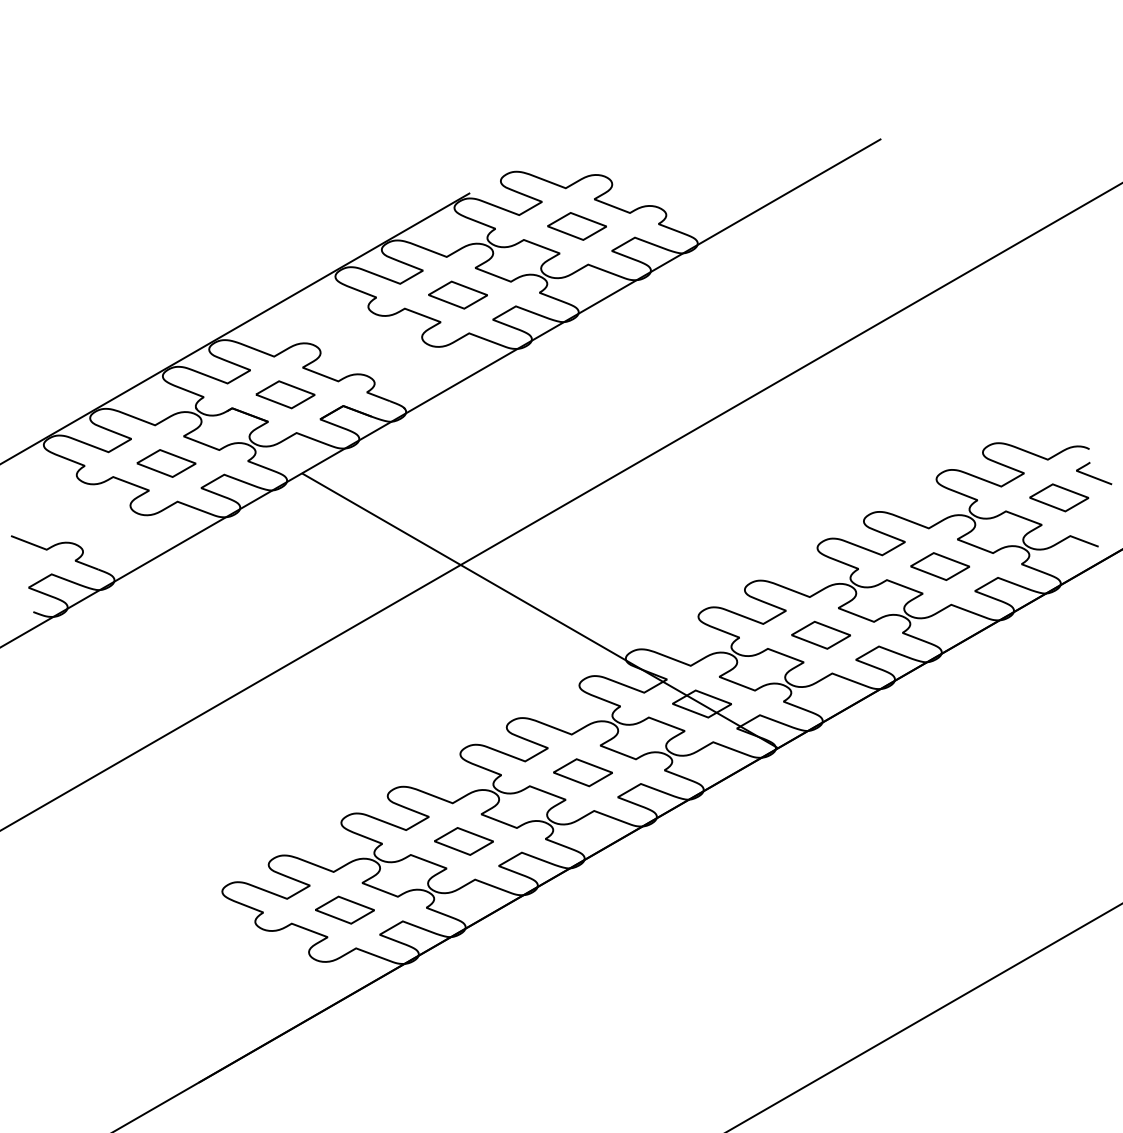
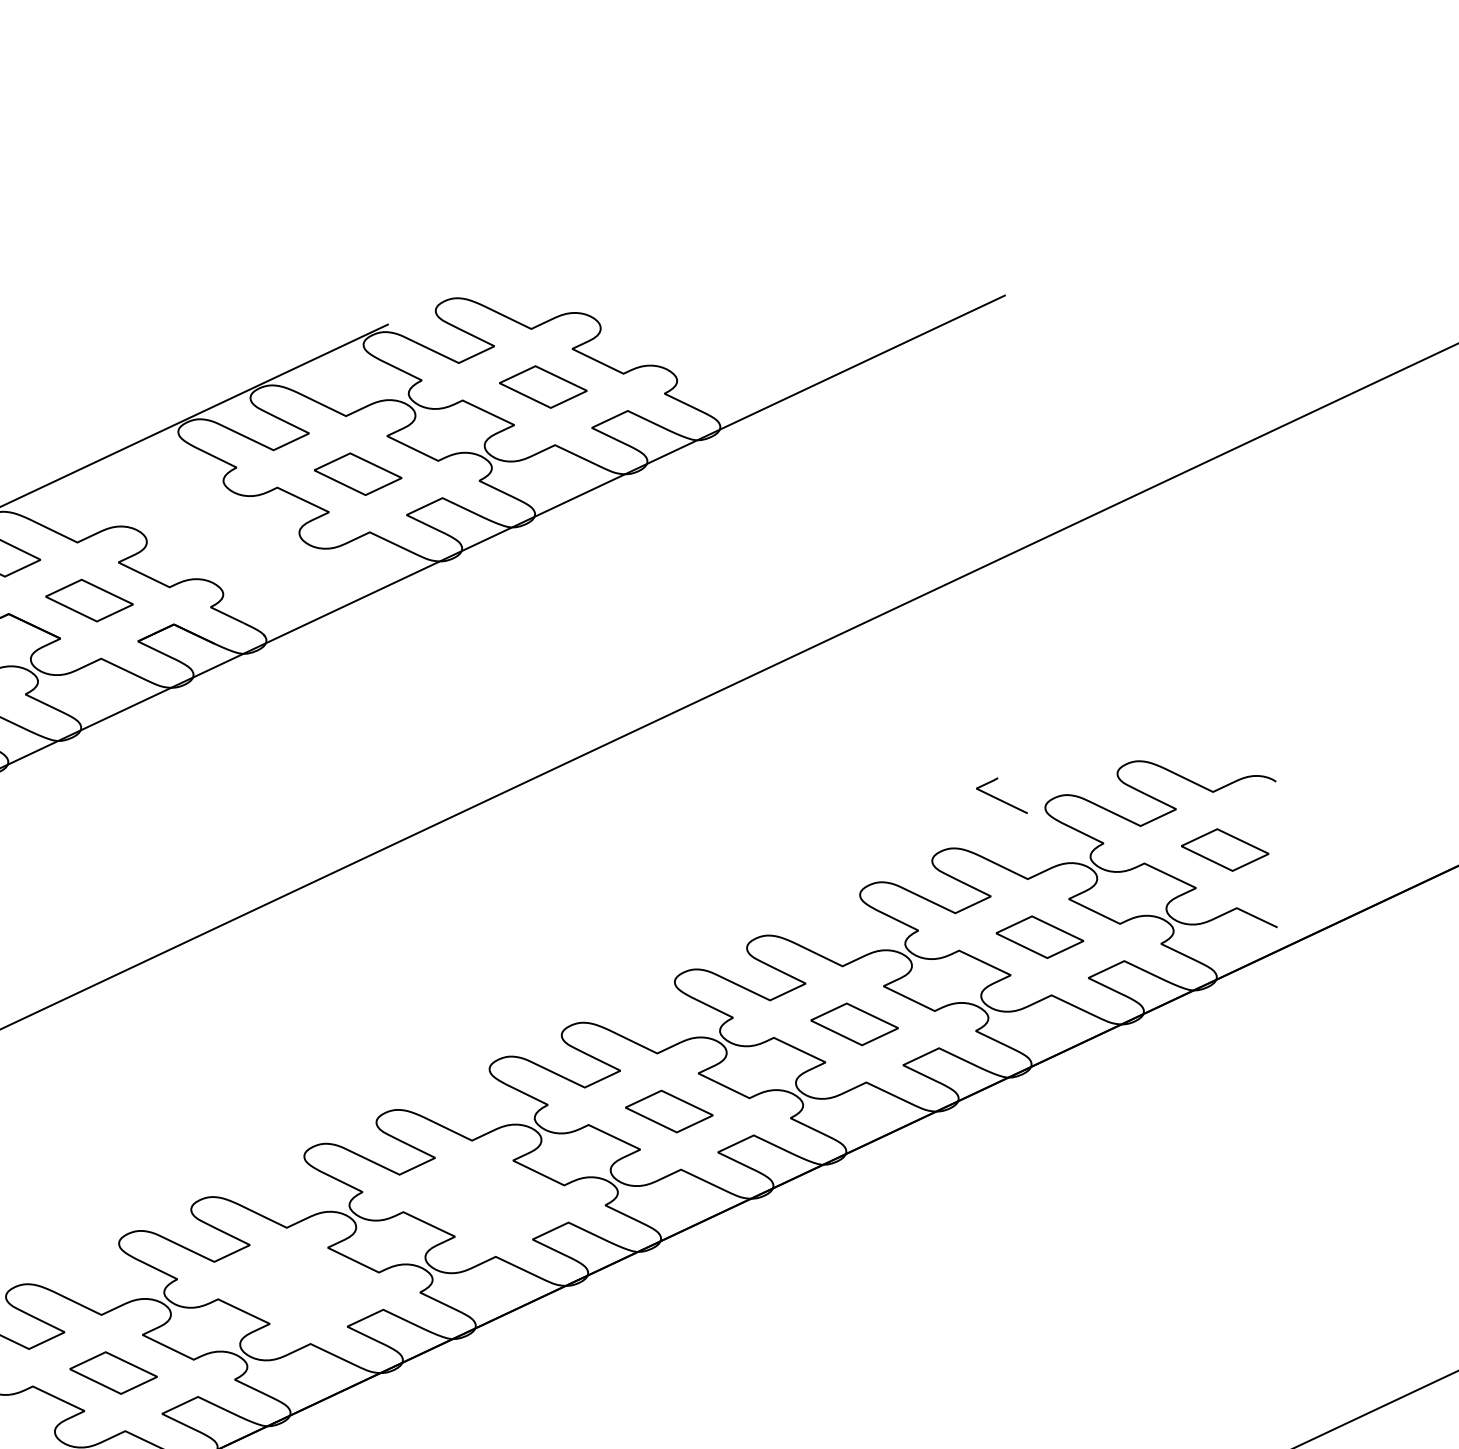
curve: (1092, 475) -> (999, 797), moved
line: (540, 610) -> (441, 952), removed
curve: (584, 763) -> (487, 1185), removed
curve: (459, 849) -> (291, 1297), removed

